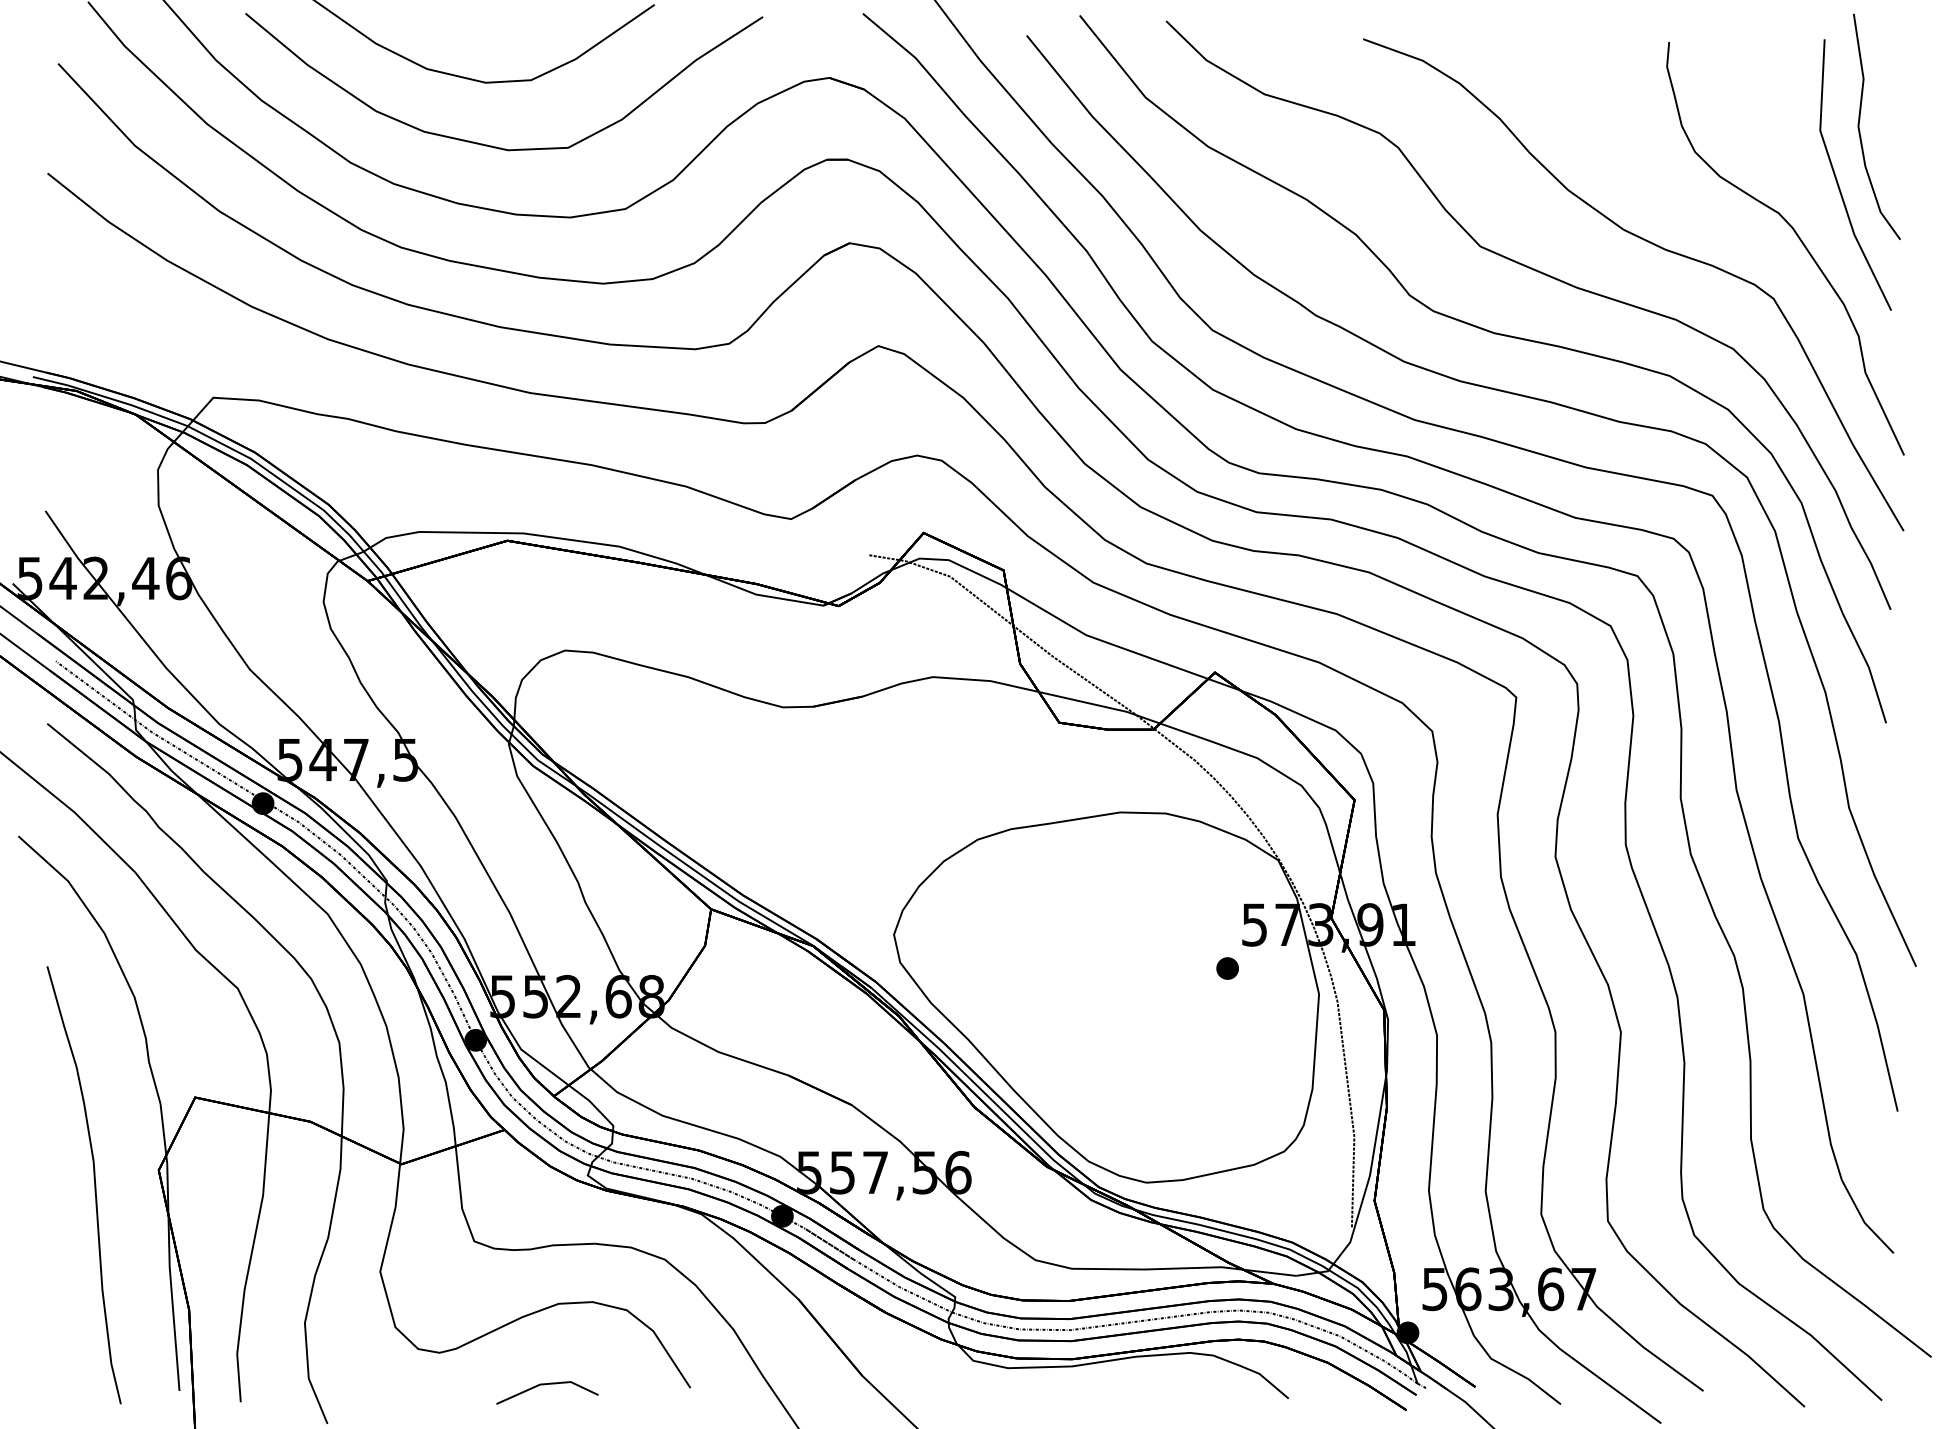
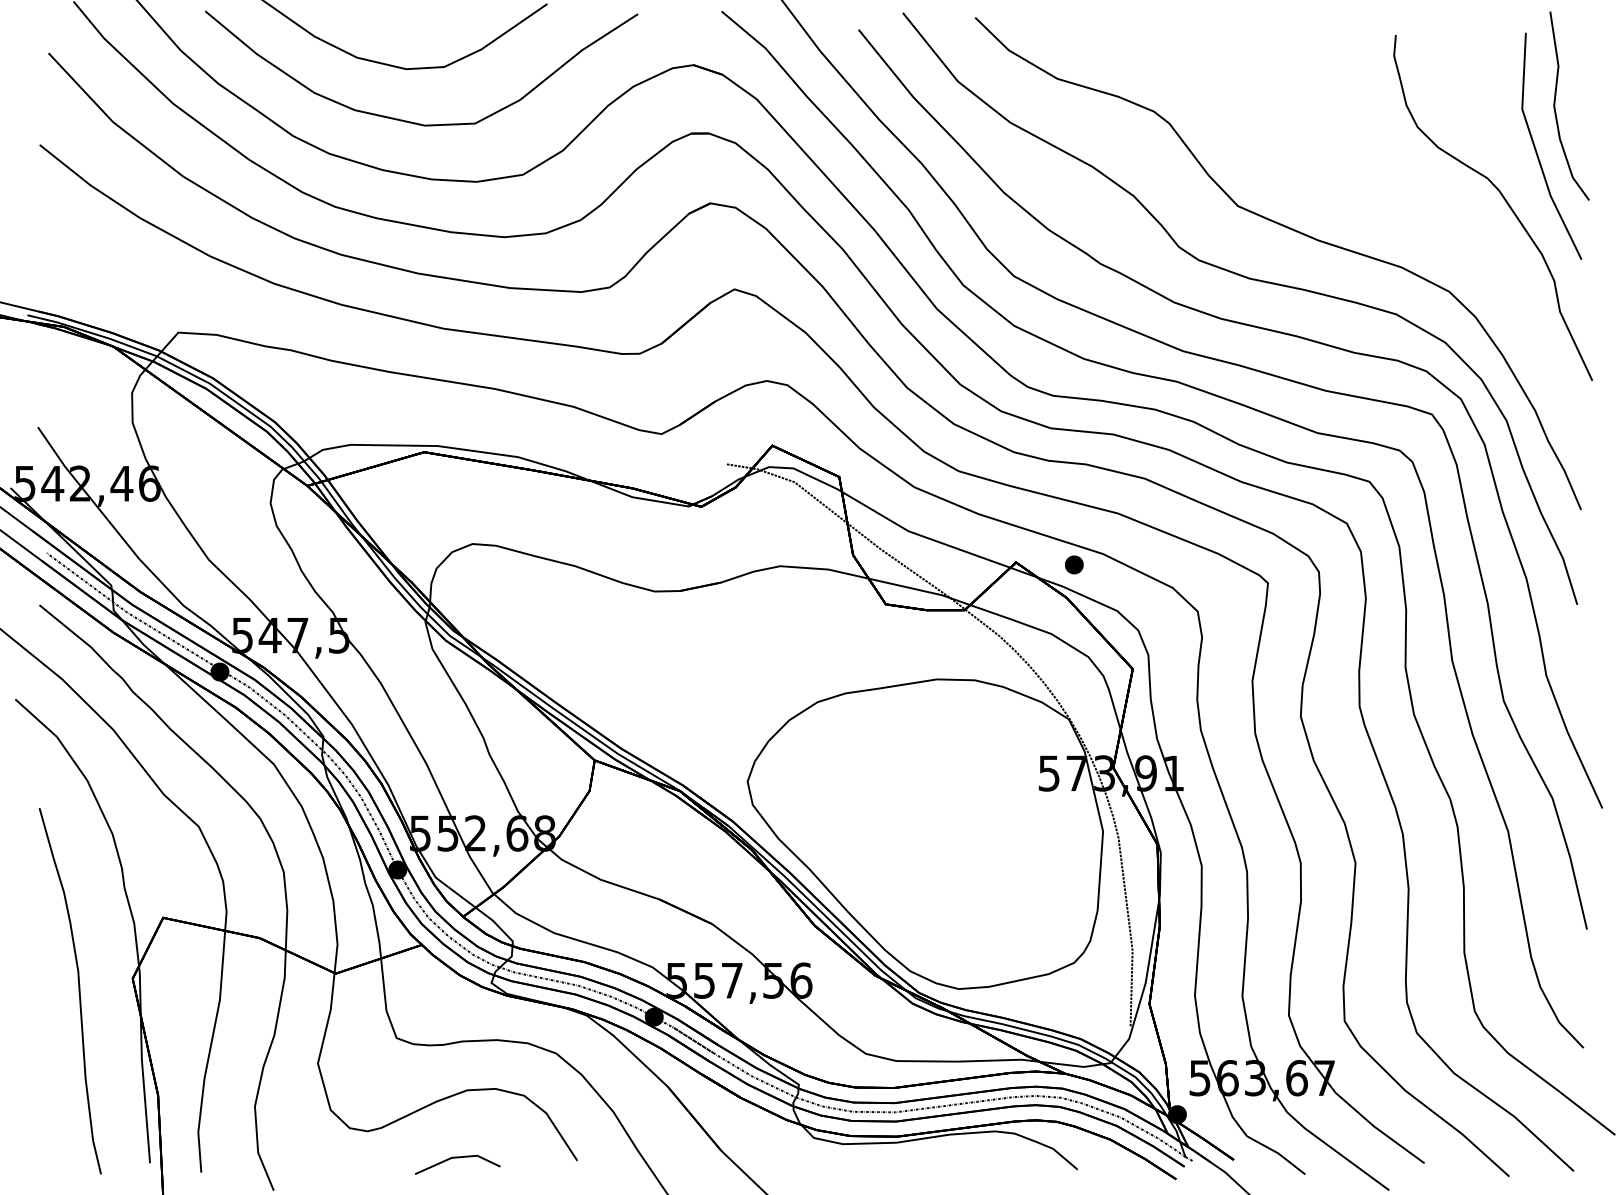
part: (1649, 243) -> (1379, 203), removed
part: (1227, 968) -> (1074, 564), moved

